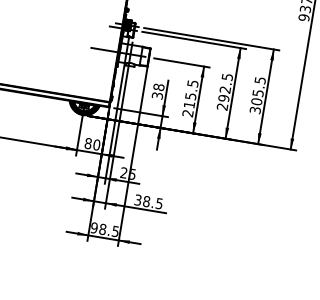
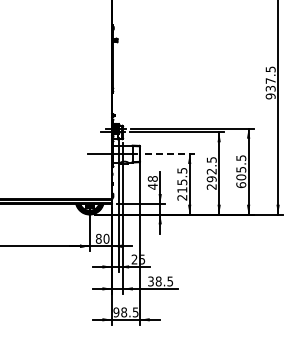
line: (182, 63) -> (170, 154), solid -> dashed
text: (157, 95) -> (152, 186), 38 -> 48
text: (255, 110) -> (241, 185), 305.5 -> 605.5

